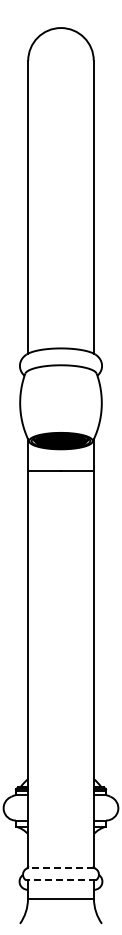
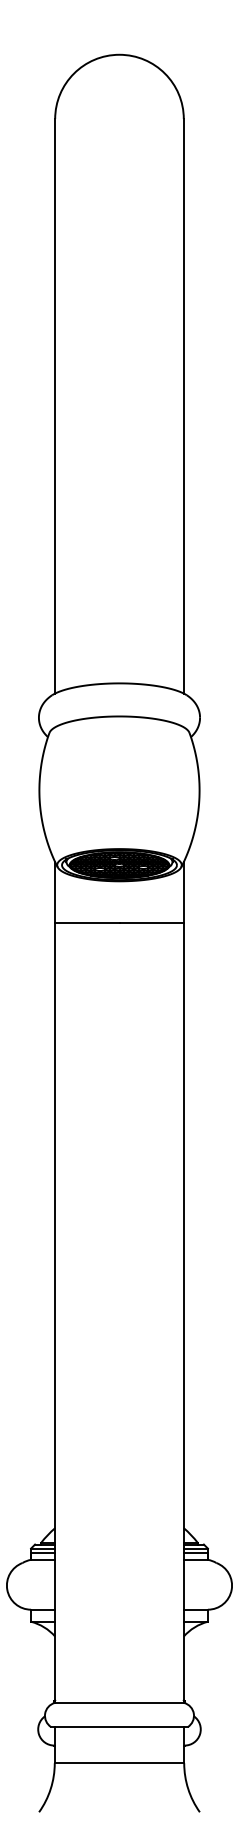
line: (60, 868) -> (118, 1703), dashed -> solid
line: (60, 880) -> (118, 1727), dashed -> solid

